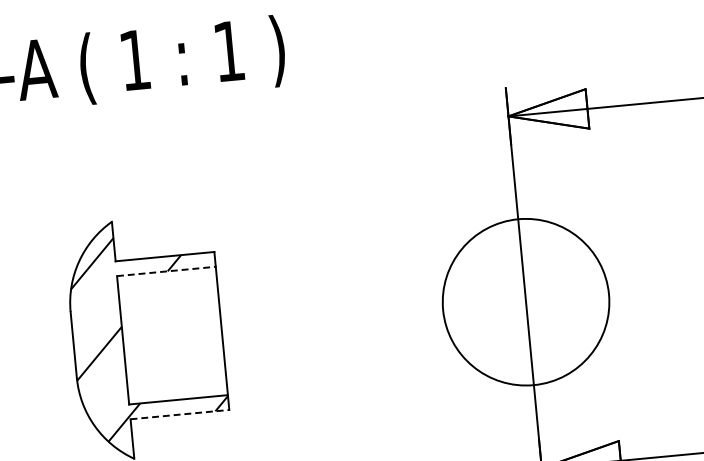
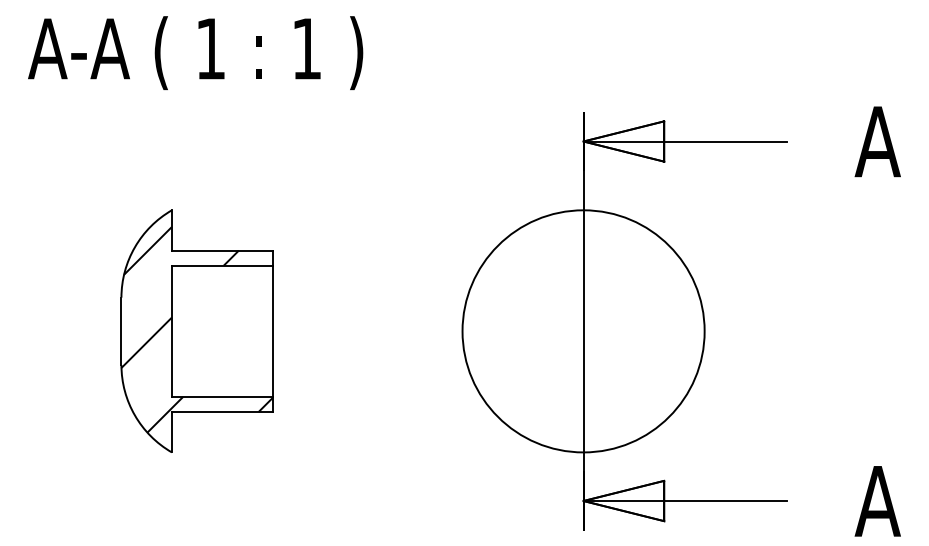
line: (166, 271) -> (222, 265), dashed -> solid
circle: (525, 302) -> (583, 331), size x1.43
line: (180, 415) -> (222, 412), dashed -> solid

